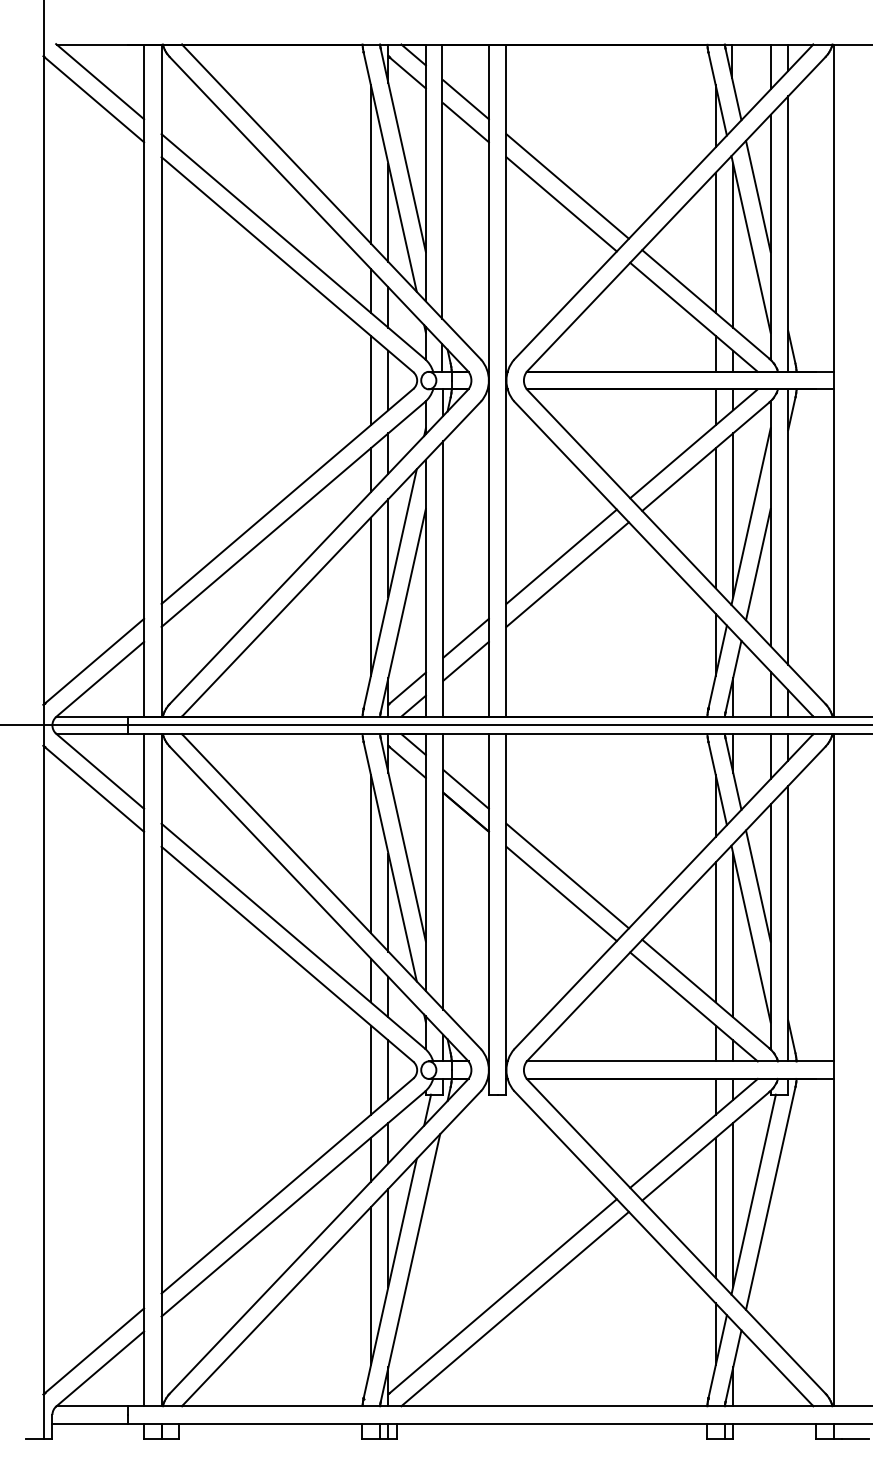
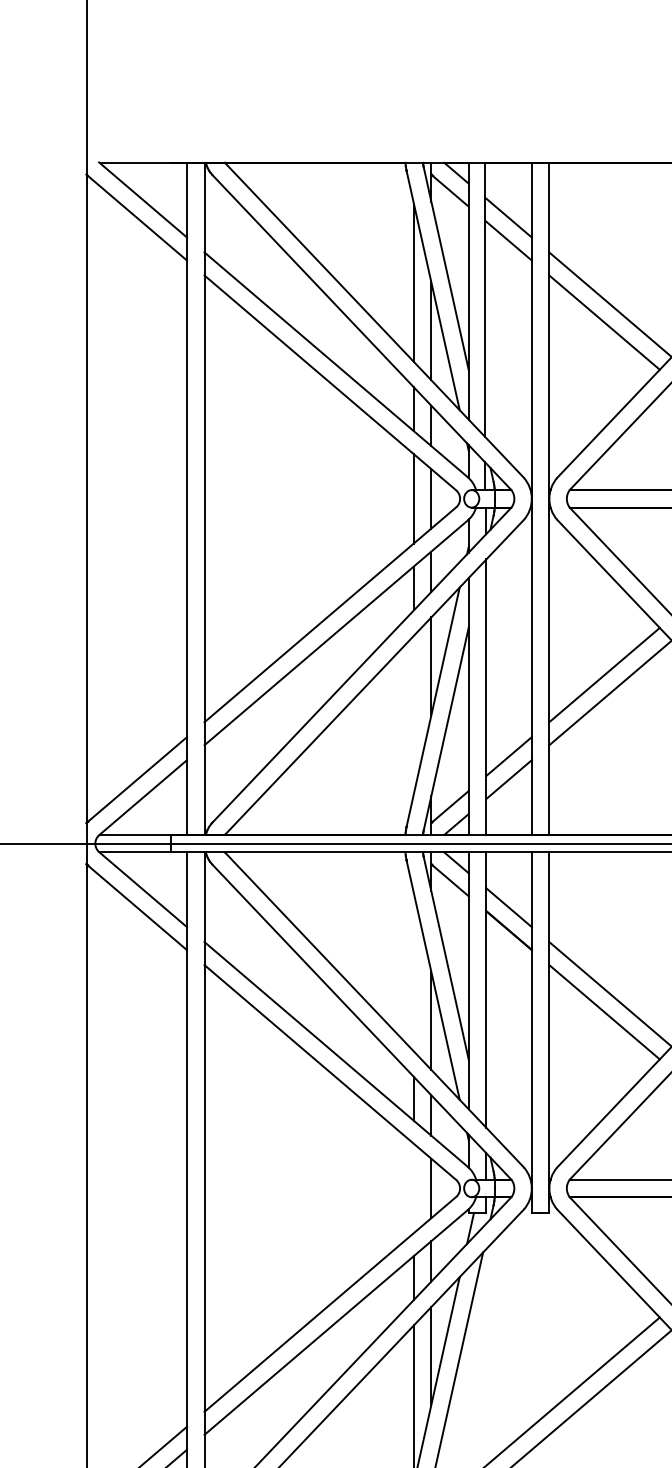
line: (370, 596) -> (413, 714), removed
line: (370, 853) -> (413, 971), removed
line: (370, 1069) -> (413, 1187), removed

